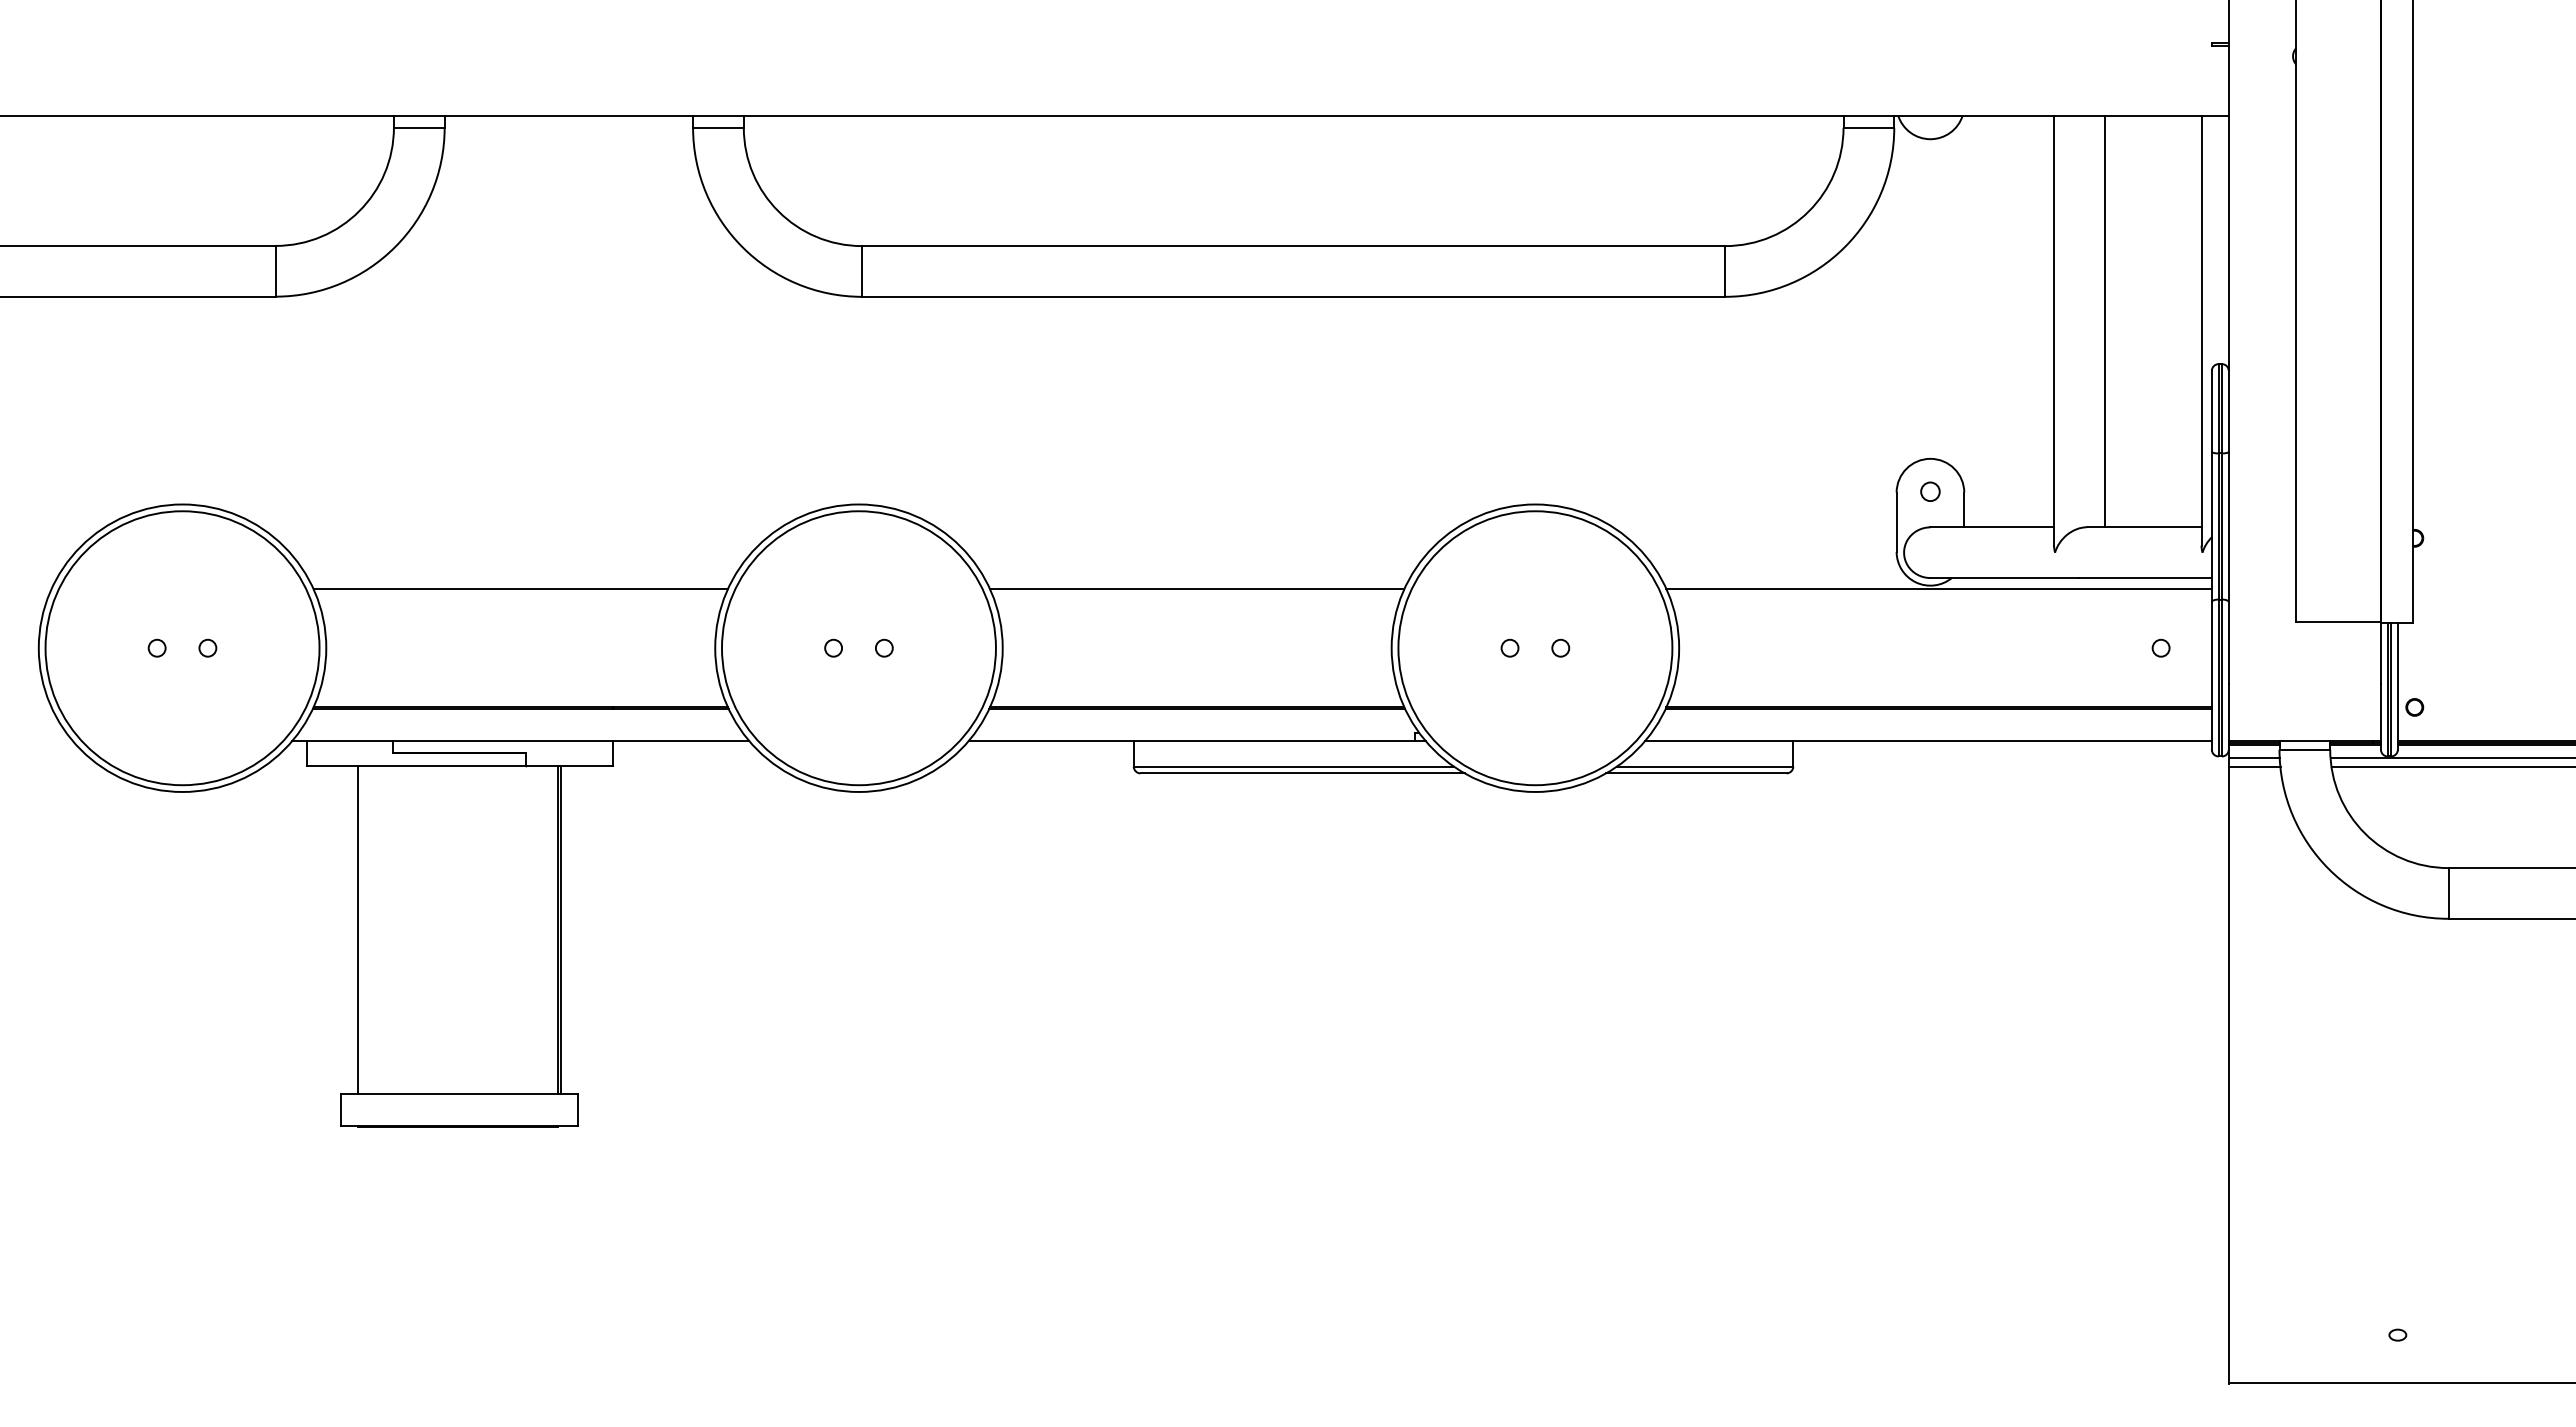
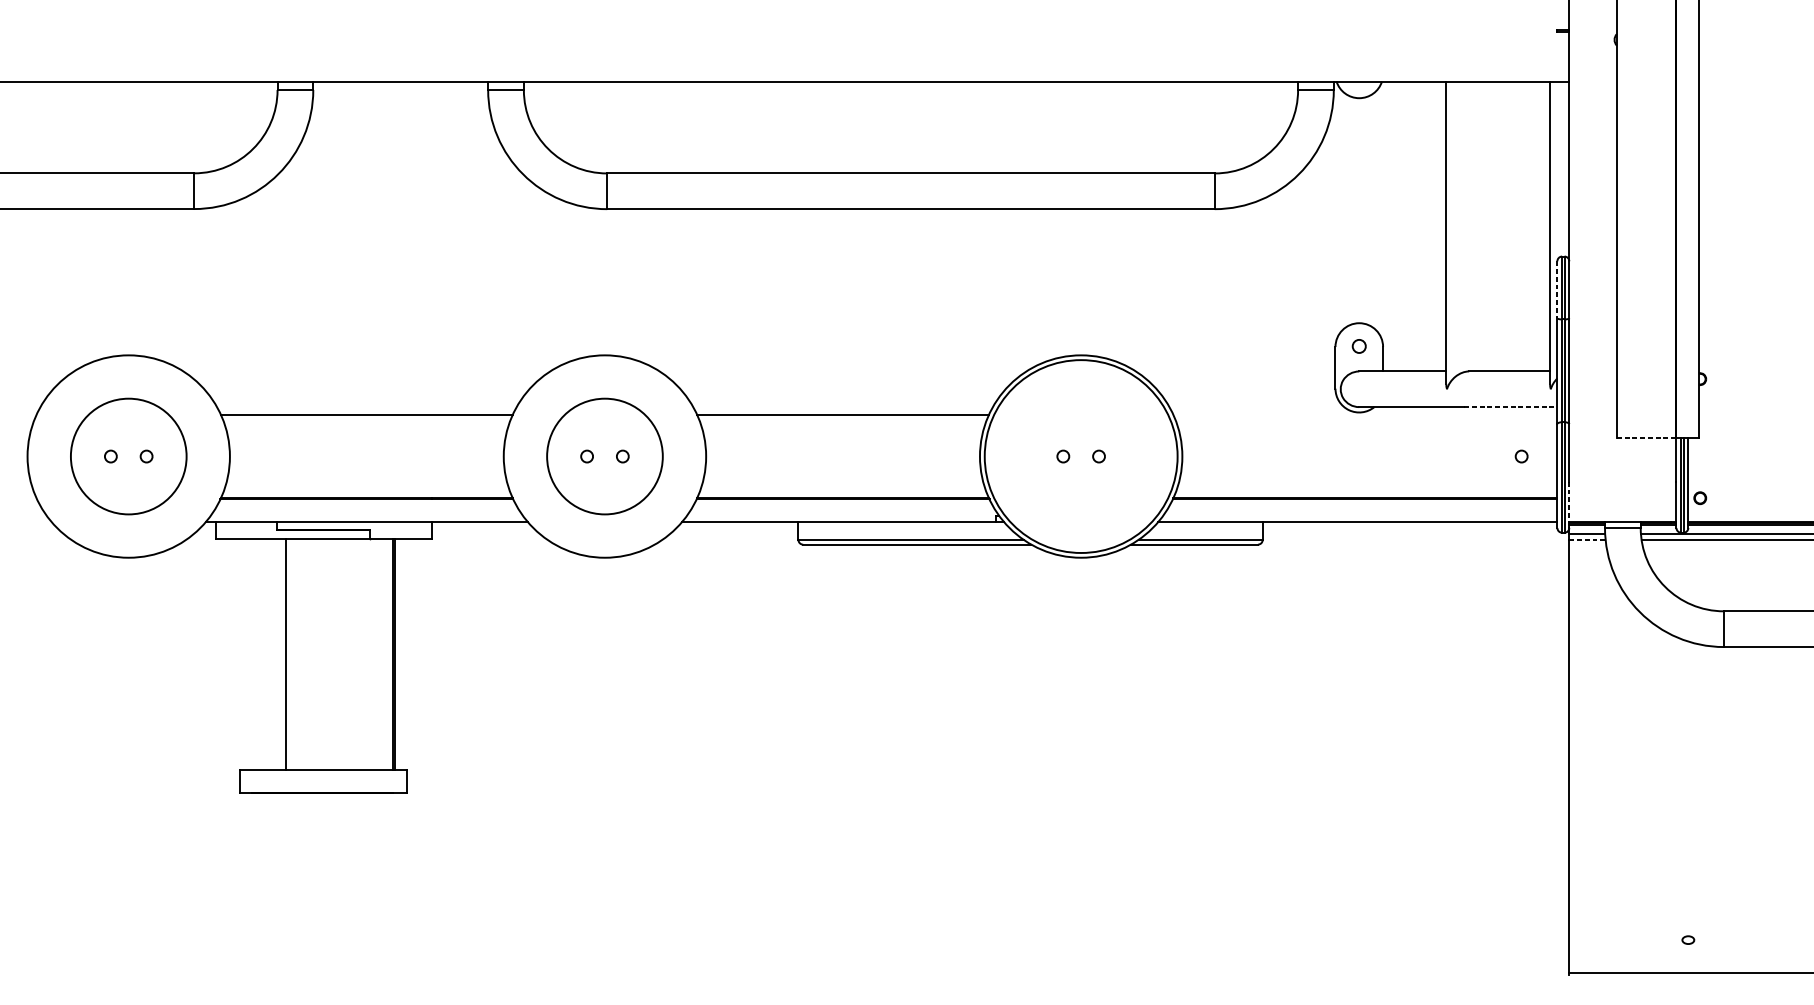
line: (2104, 321) -> (1481, 226), removed
line: (2211, 411) -> (1557, 289), solid -> dashed
line: (2146, 578) -> (1511, 407), solid -> dashed
line: (1938, 589) -> (1364, 415), removed
line: (2339, 622) -> (1647, 438), solid -> dashed
circle: (182, 648) -> (128, 456), size x0.6
circle: (858, 648) -> (604, 456), size x0.6
line: (2228, 712) -> (1569, 501), solid -> dashed
line: (2254, 767) -> (1587, 540), solid -> dashed
line: (358, 929) -> (286, 654), moved

